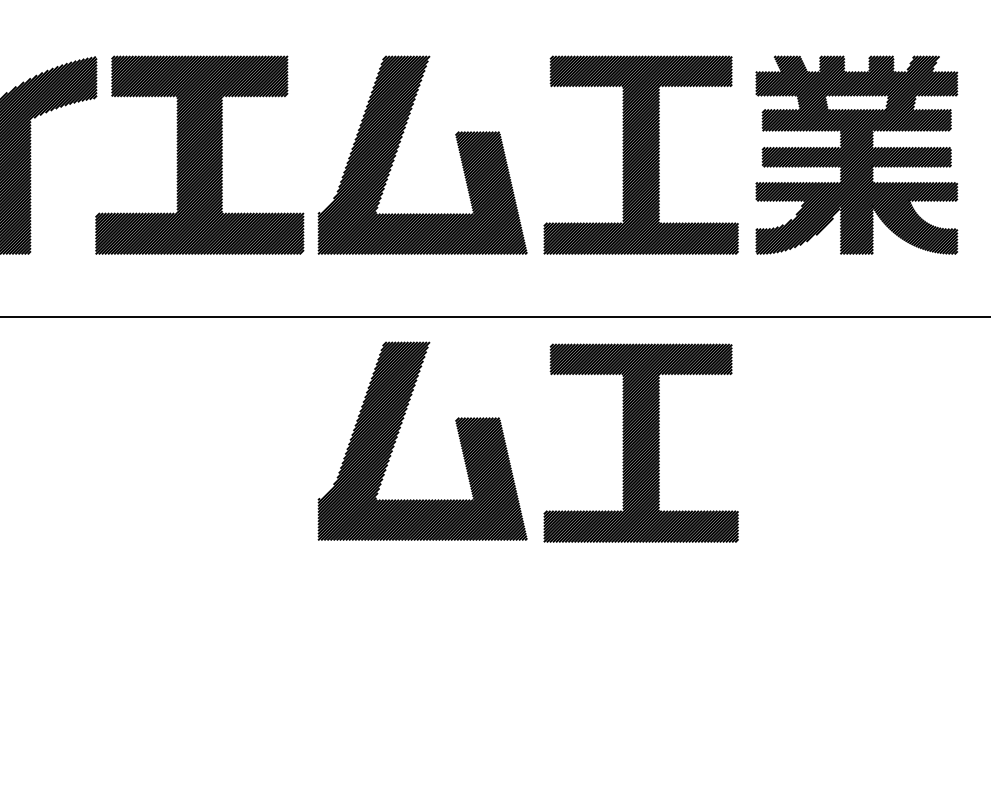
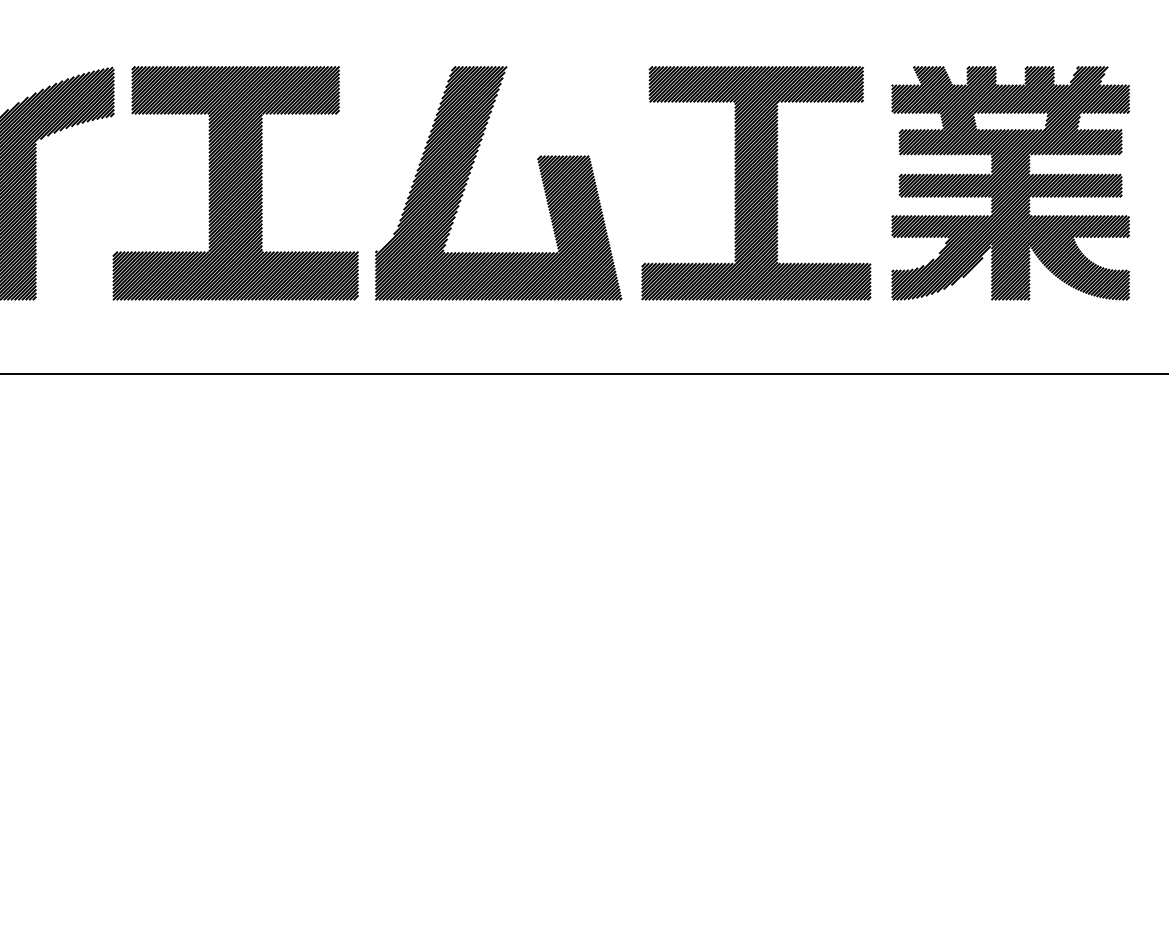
part: (399, 432) -> (471, 510), removed
part: (640, 442) -> (755, 522), removed

